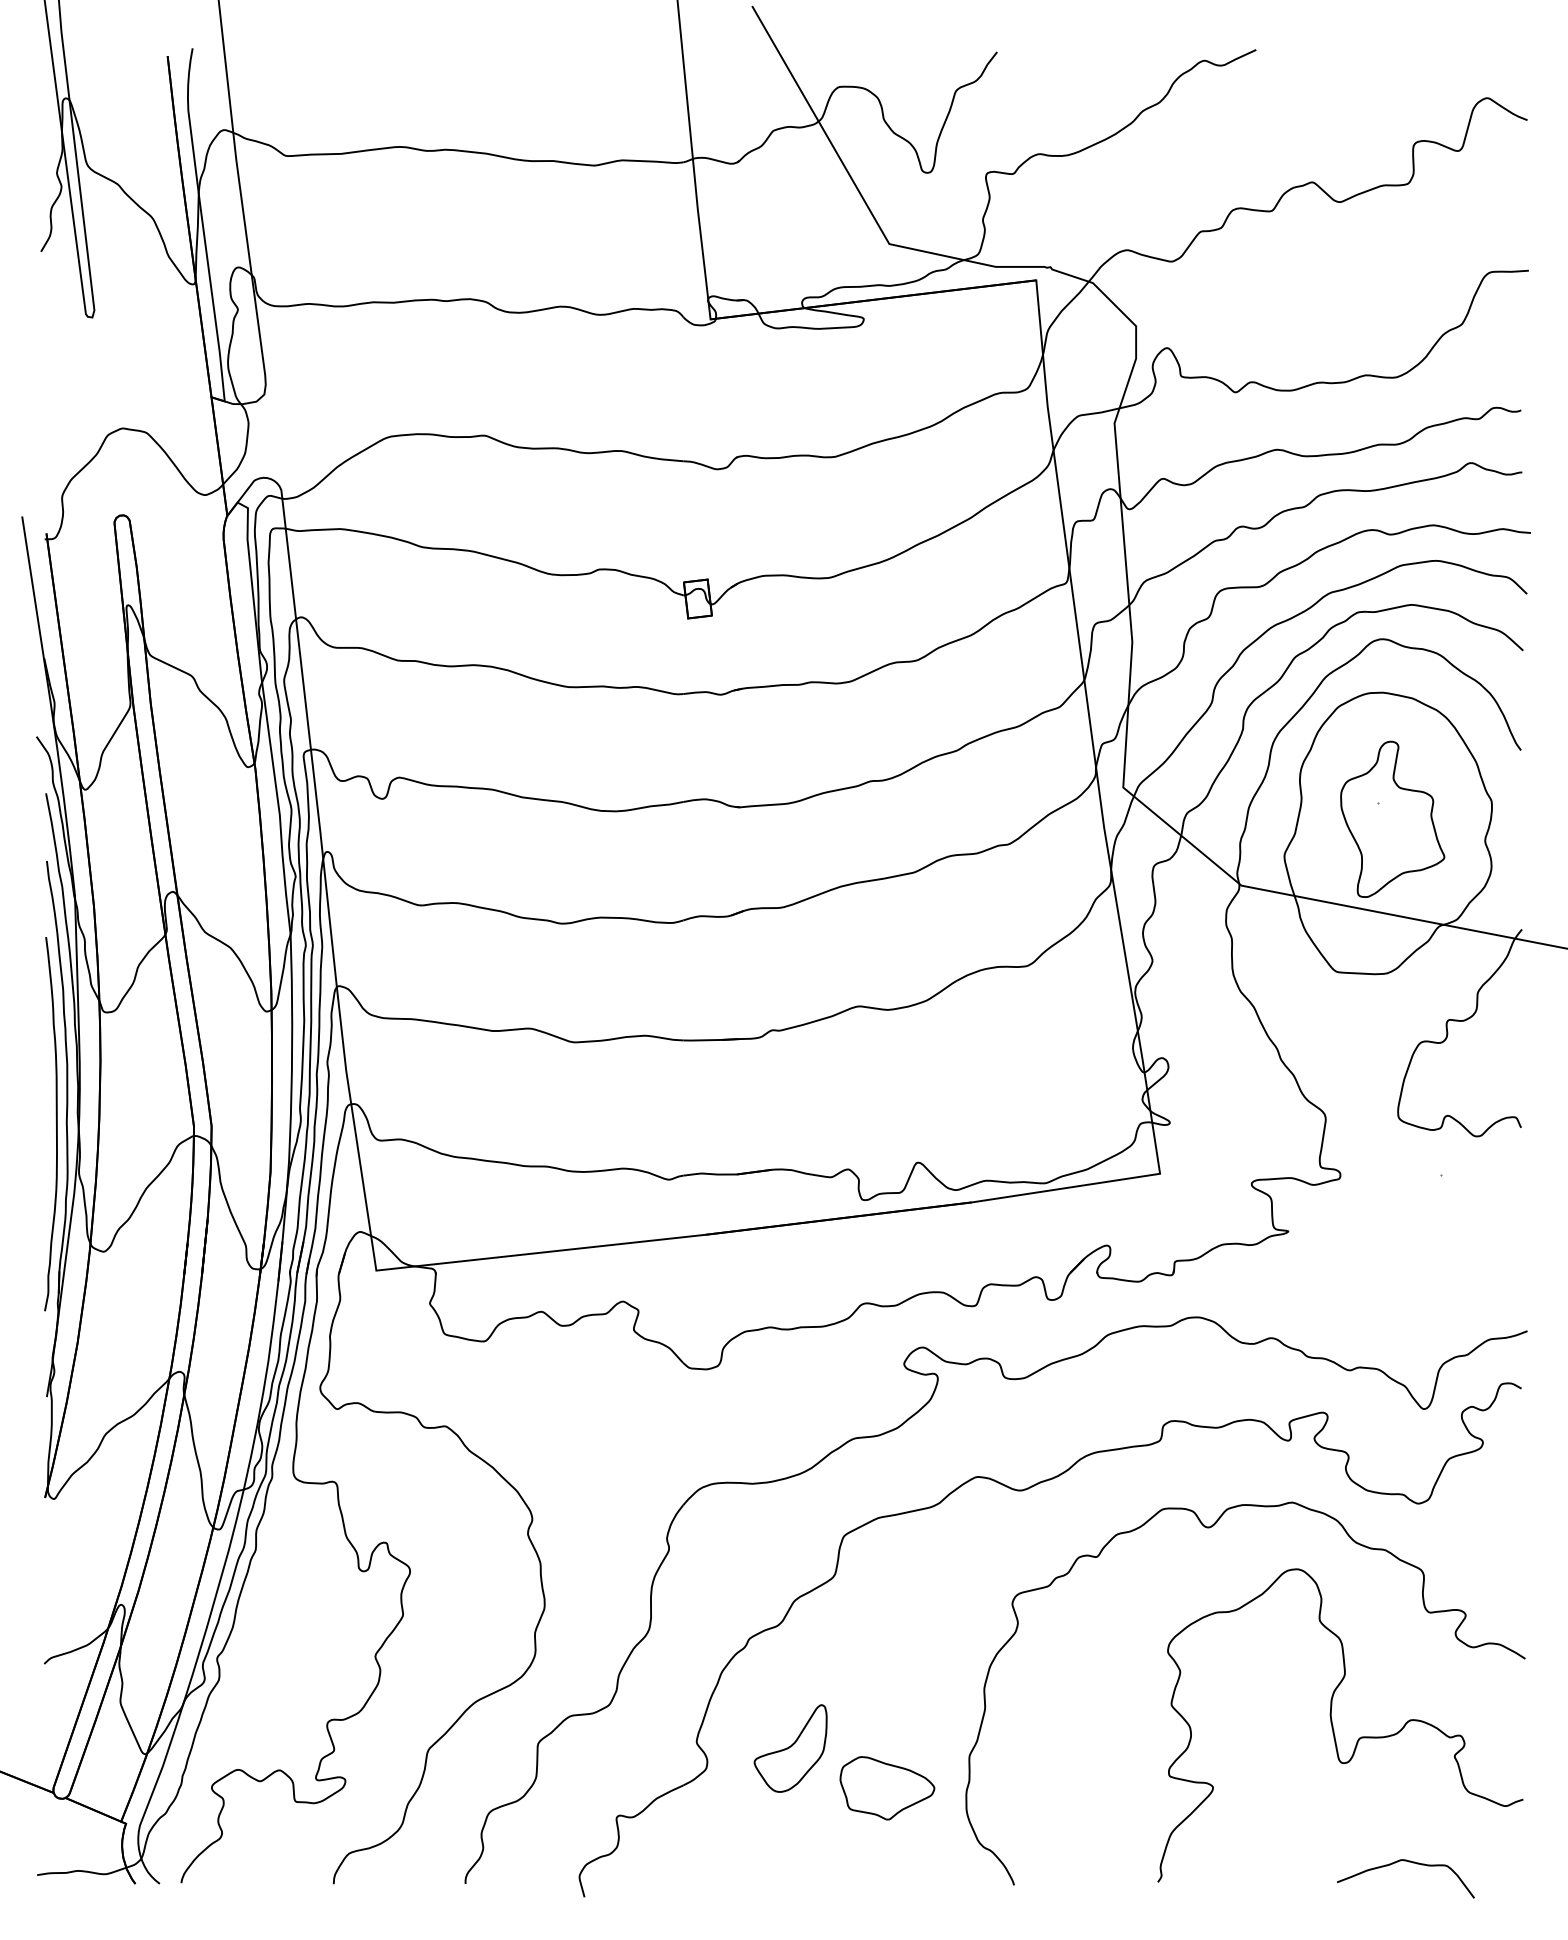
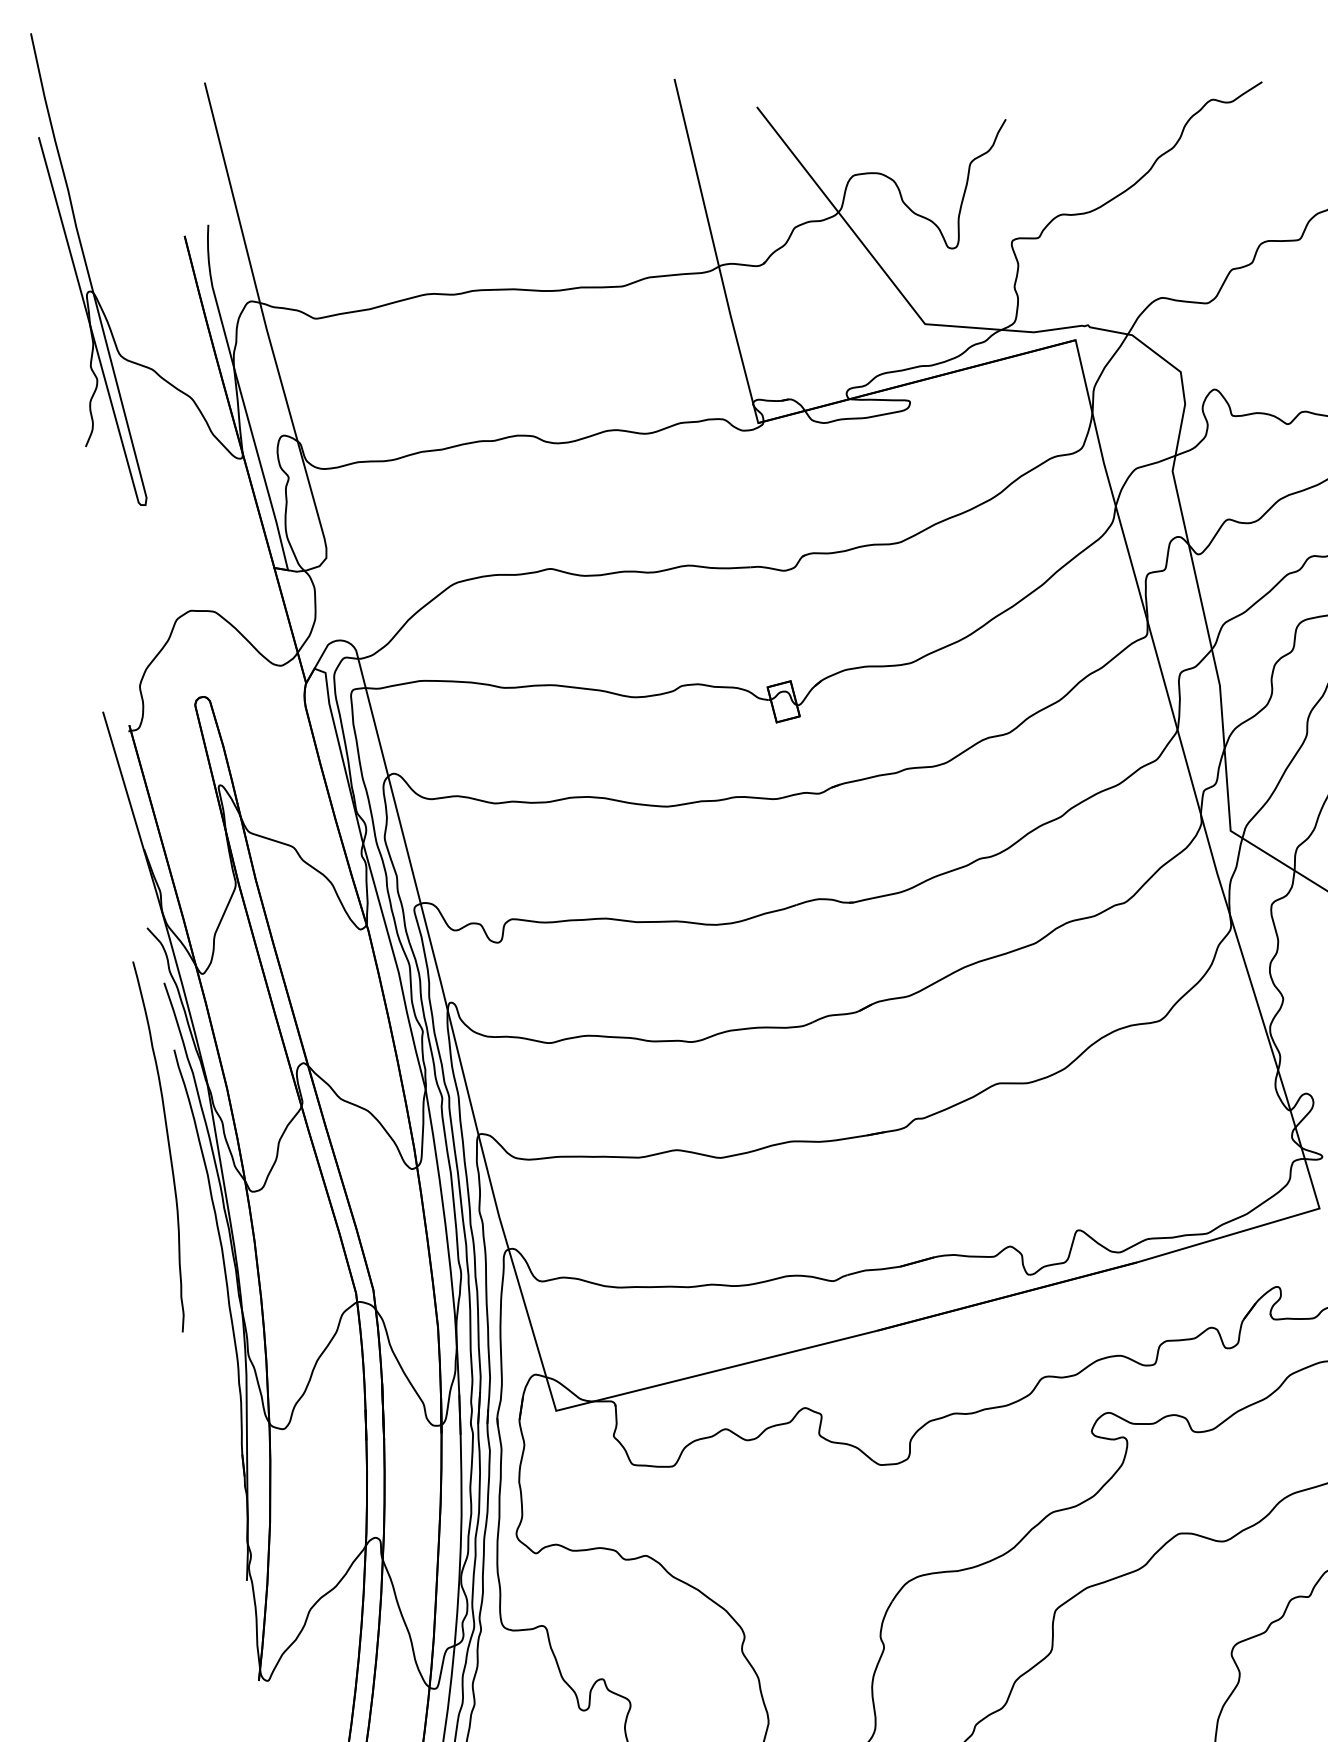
curve: (56, 1124) -> (168, 1145), moved

